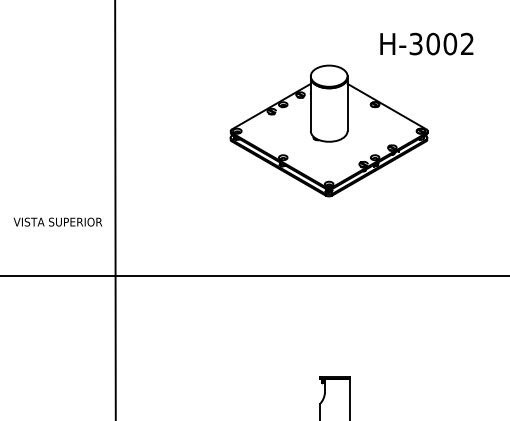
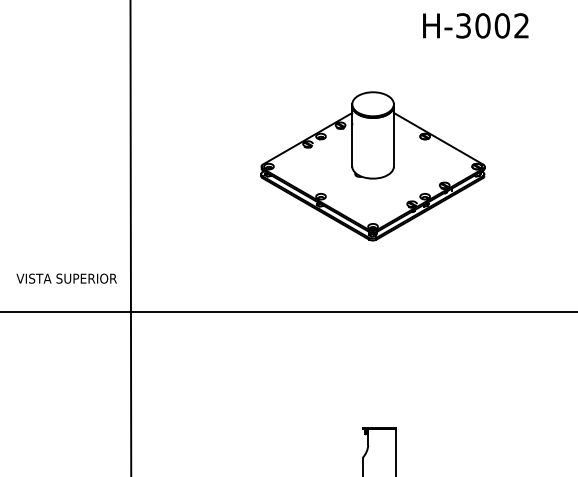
text: (426, 43) -> (475, 25), moved
part: (328, 131) -> (372, 166), moved
text: (57, 221) -> (66, 278), moved

